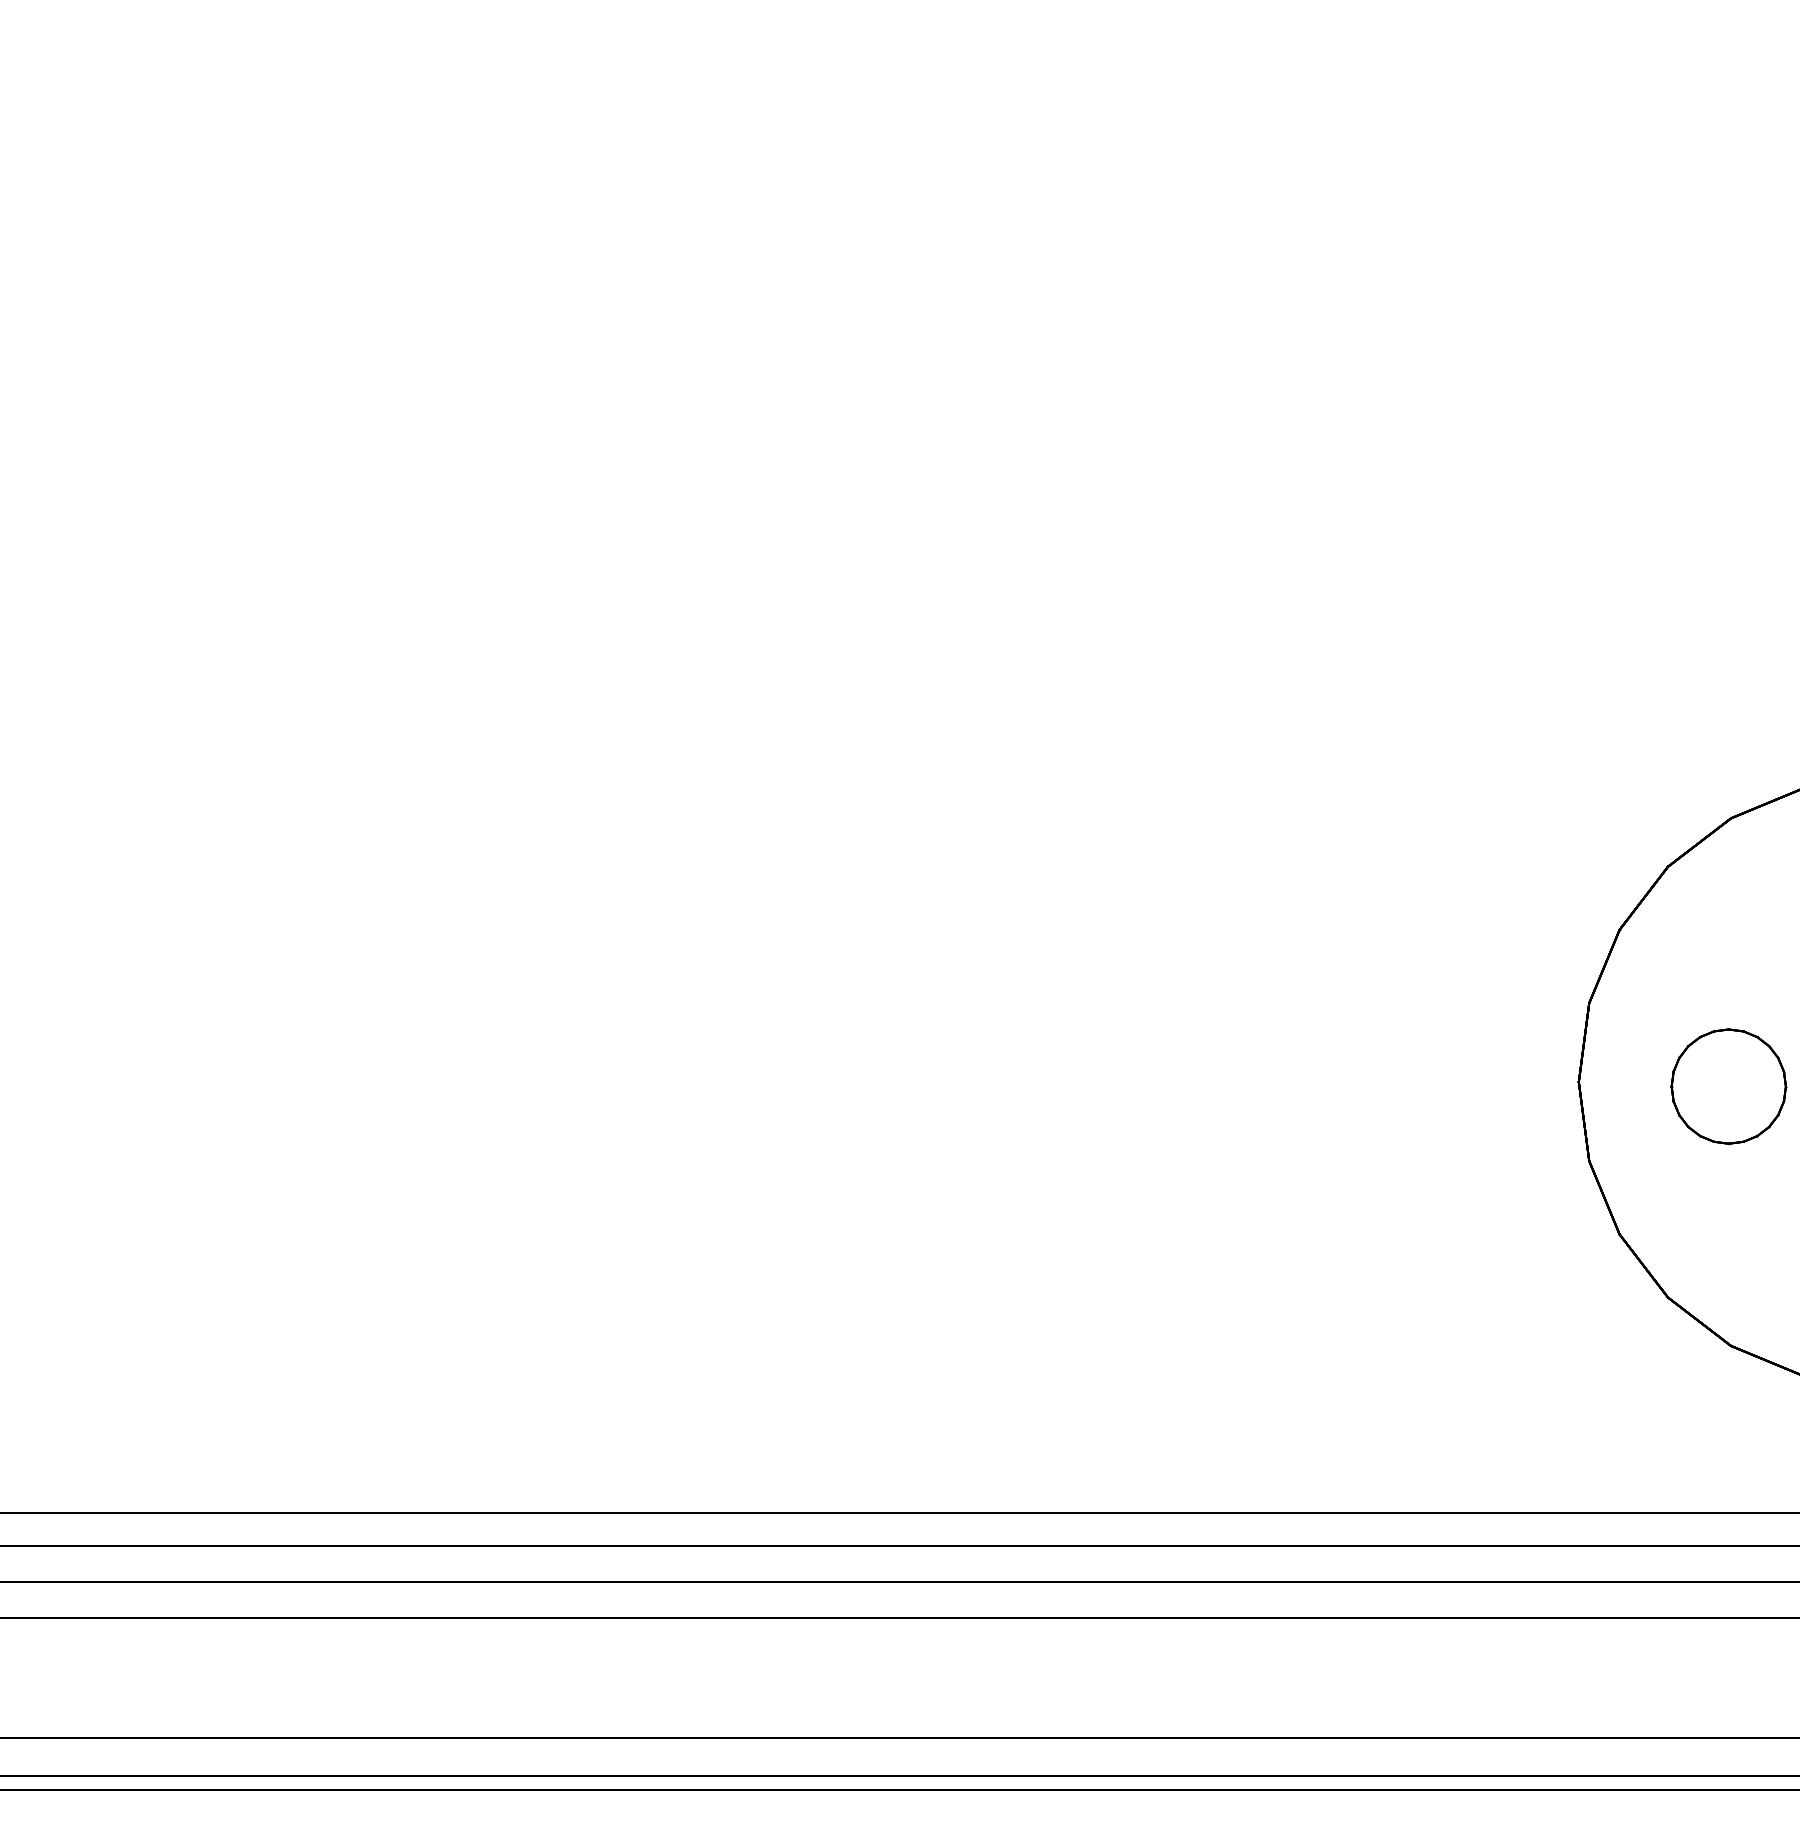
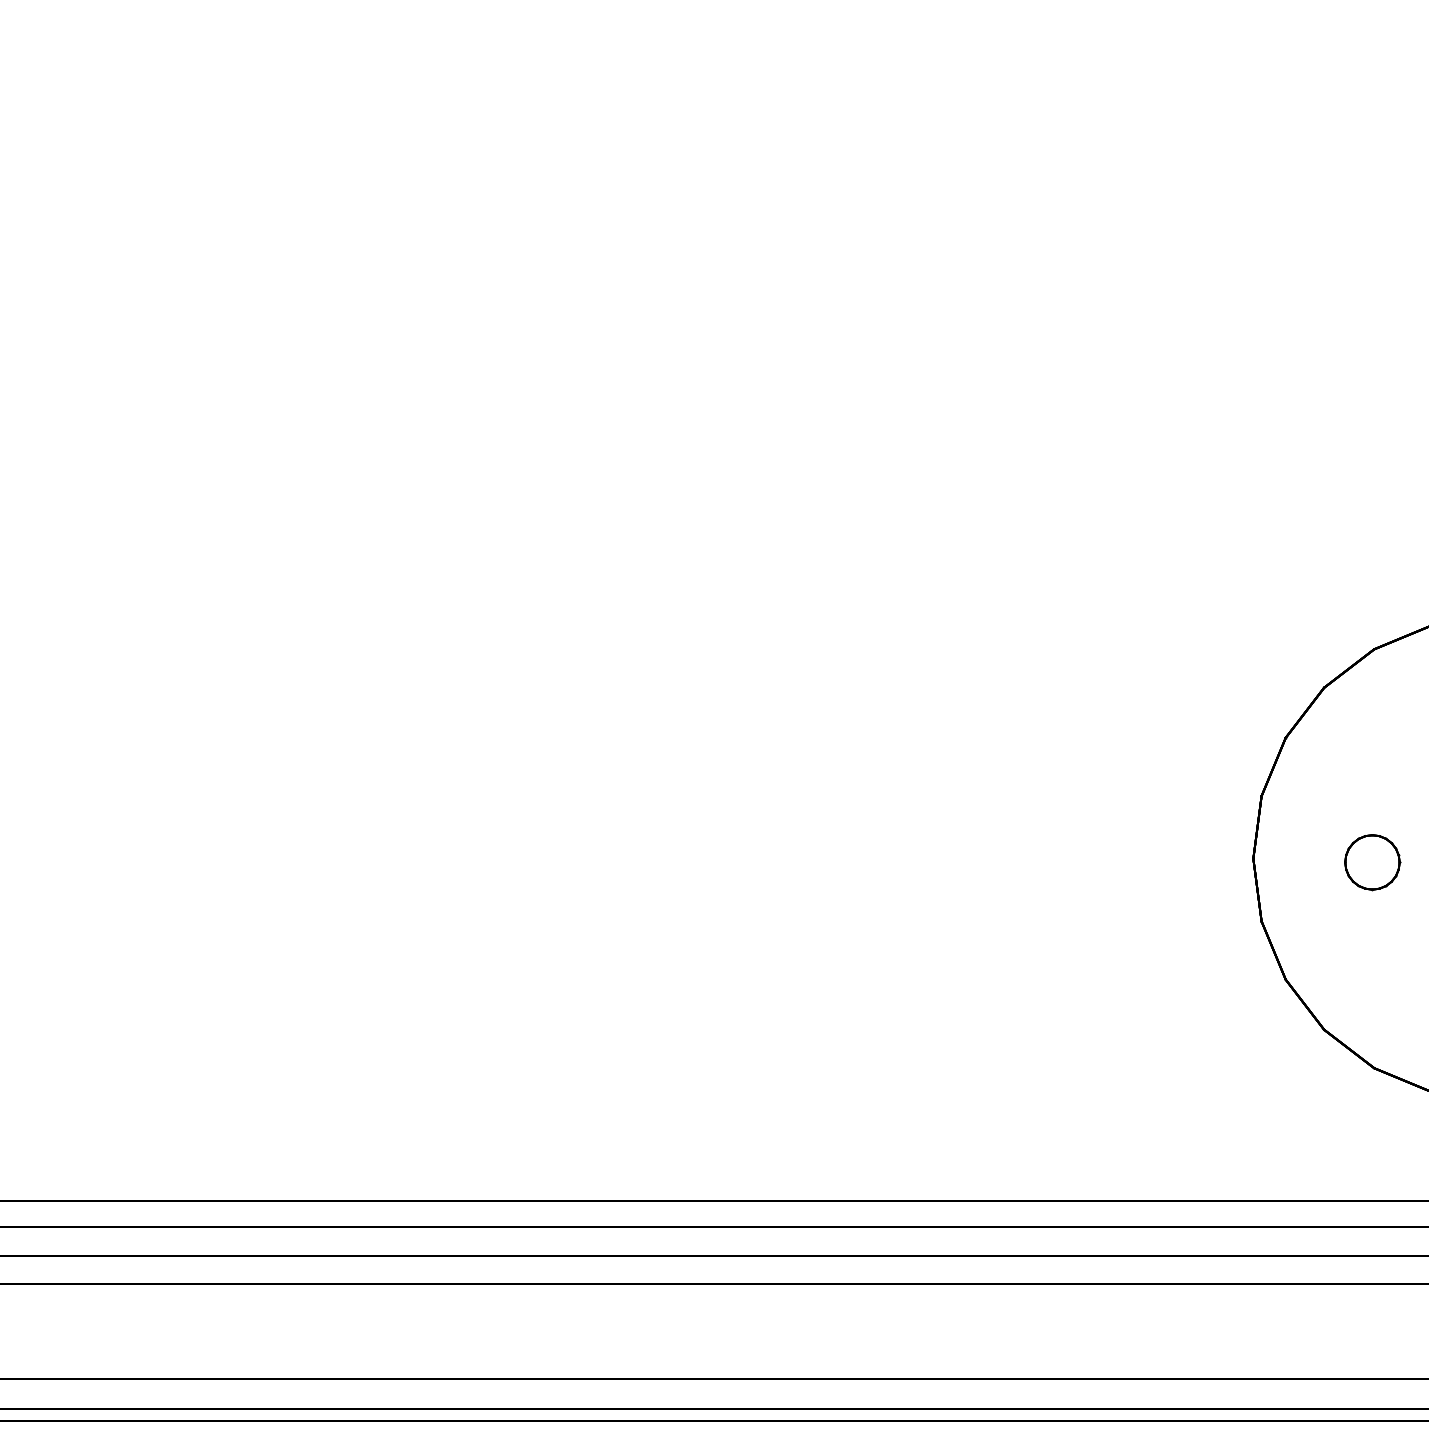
part: (1728, 1086) -> (1372, 862), size x0.6

